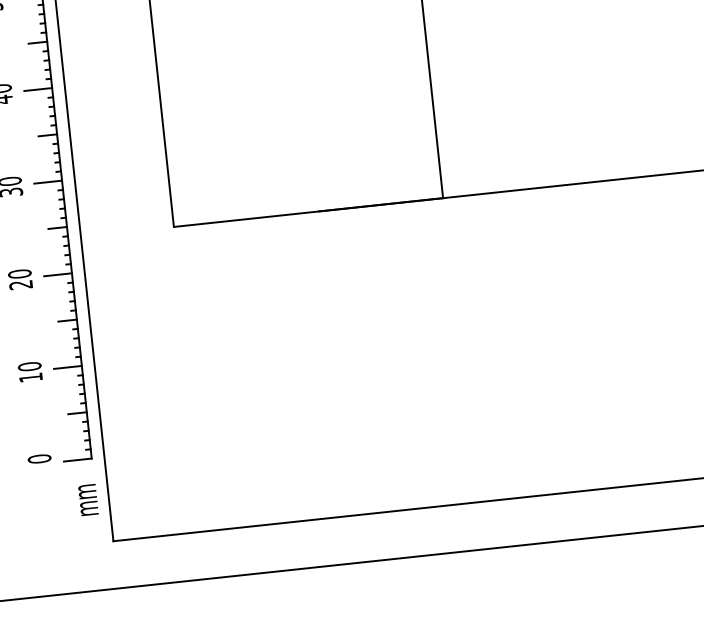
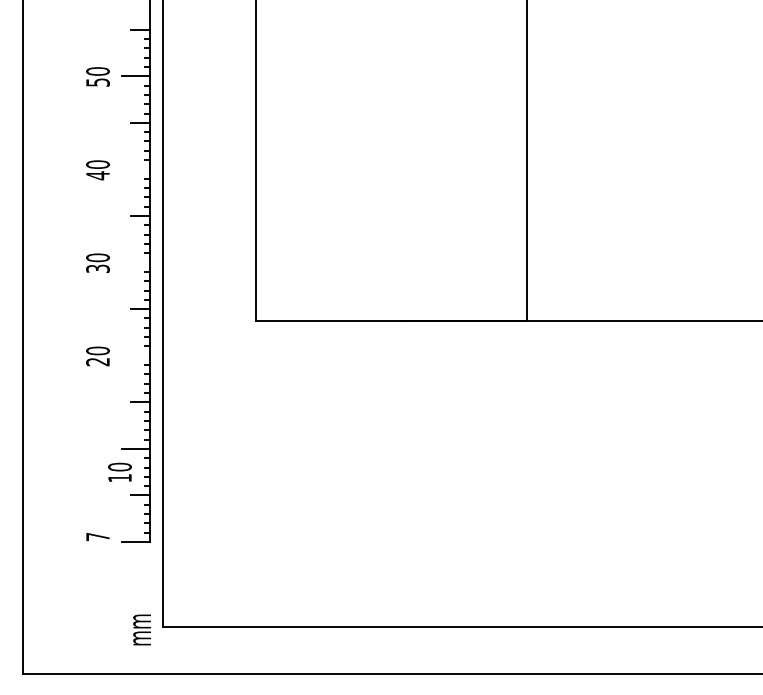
line: (37, 89) -> (135, 169), removed
line: (47, 182) -> (135, 262), removed
line: (57, 274) -> (135, 355), removed
text: (29, 371) -> (119, 471), moved
text: (39, 458) -> (97, 536), 0 -> 7
text: (87, 499) -> (141, 629), moved

